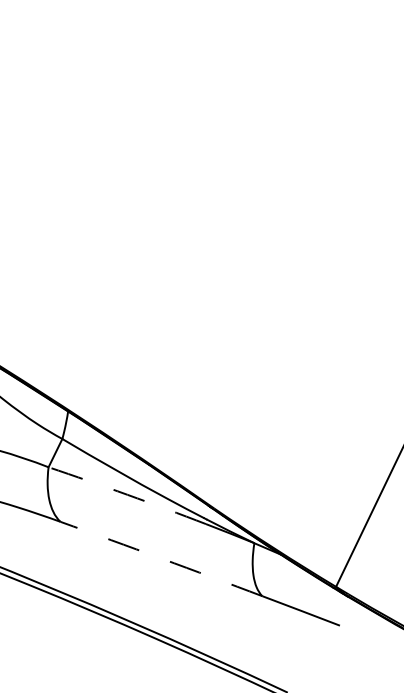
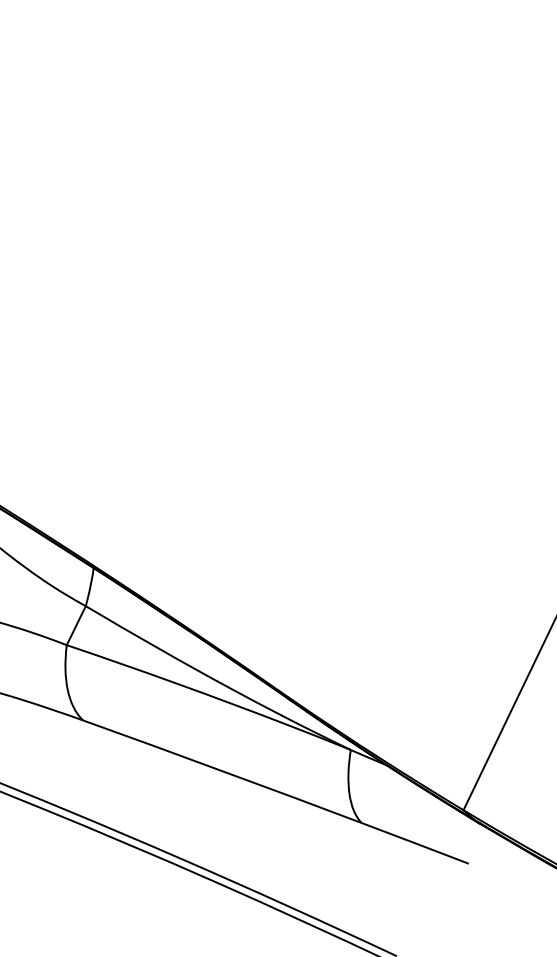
arc: (127, 495) -> (175, 683), dashed -> solid
arc: (161, 558) -> (222, 771), dashed -> solid

